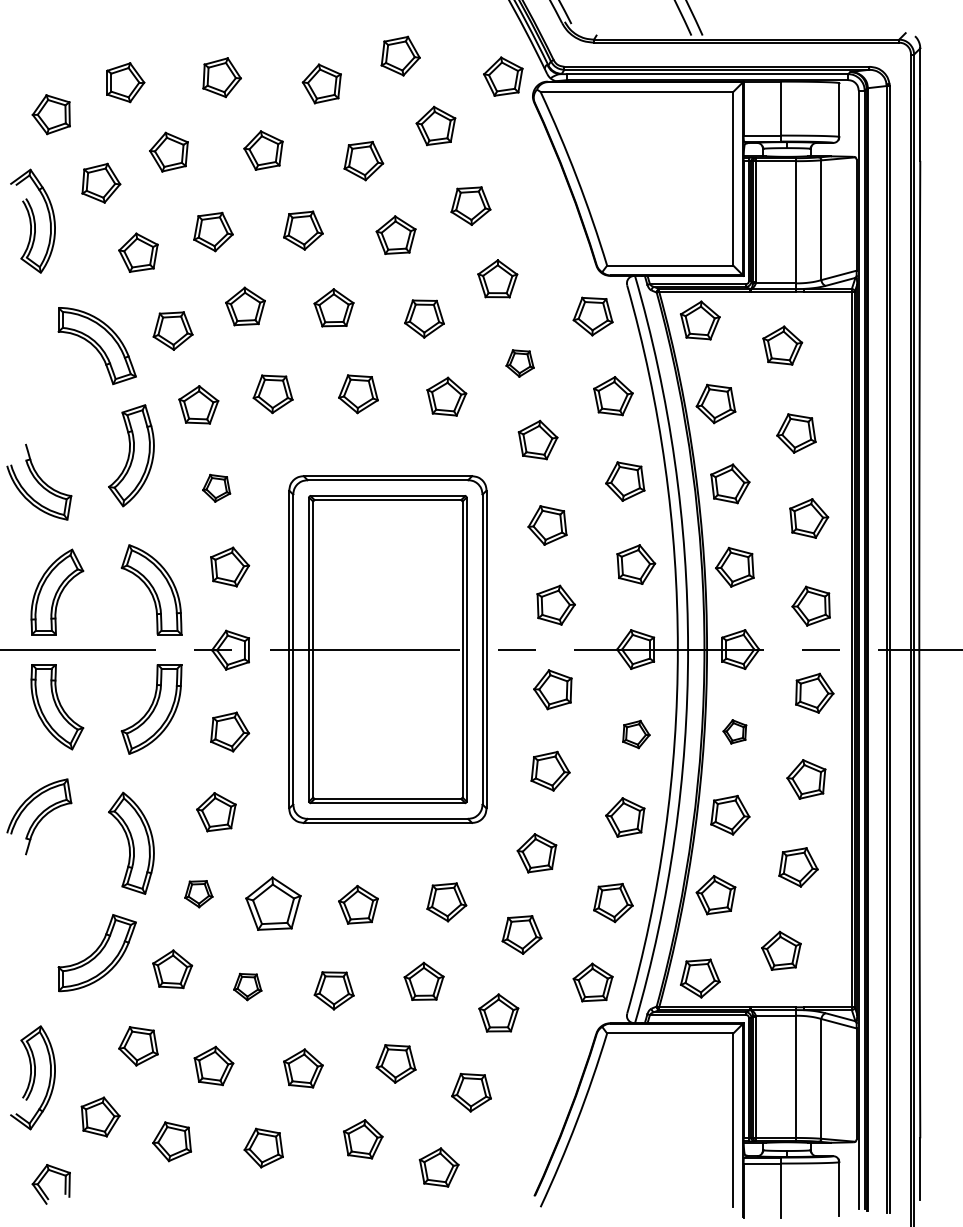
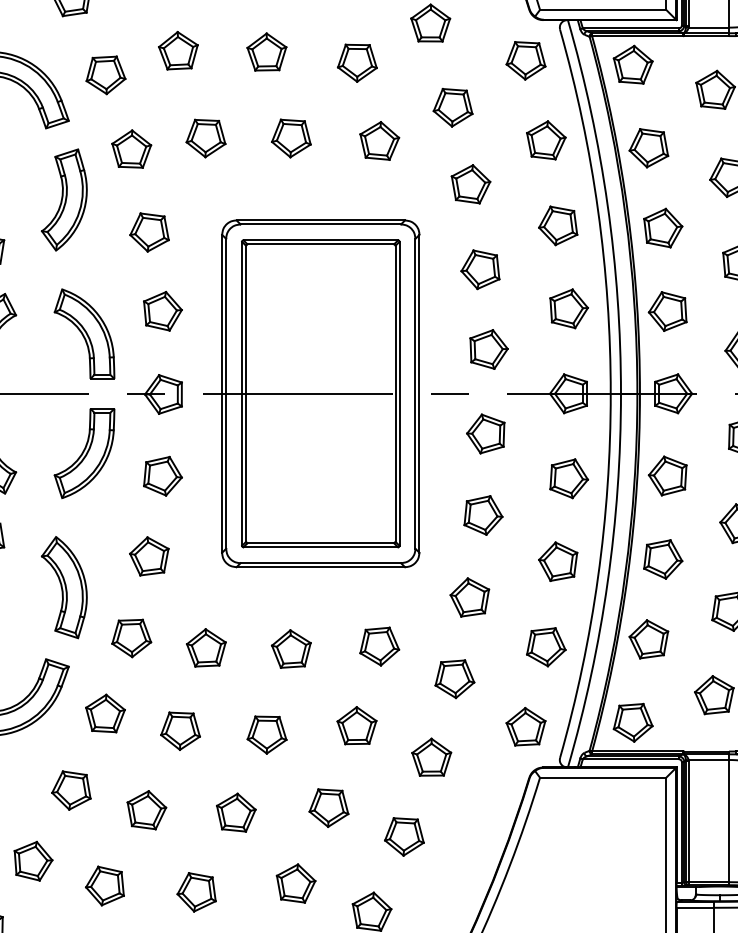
part: (519, 363) -> (452, 107), size x1.43
part: (216, 488) -> (149, 232), size x1.43
part: (734, 731) -> (667, 475), size x1.67
part: (636, 734) -> (569, 478), size x1.43
part: (198, 893) -> (131, 637), size x1.43
part: (273, 903) -> (206, 647), size x0.71
part: (247, 986) -> (180, 730), size x1.43

